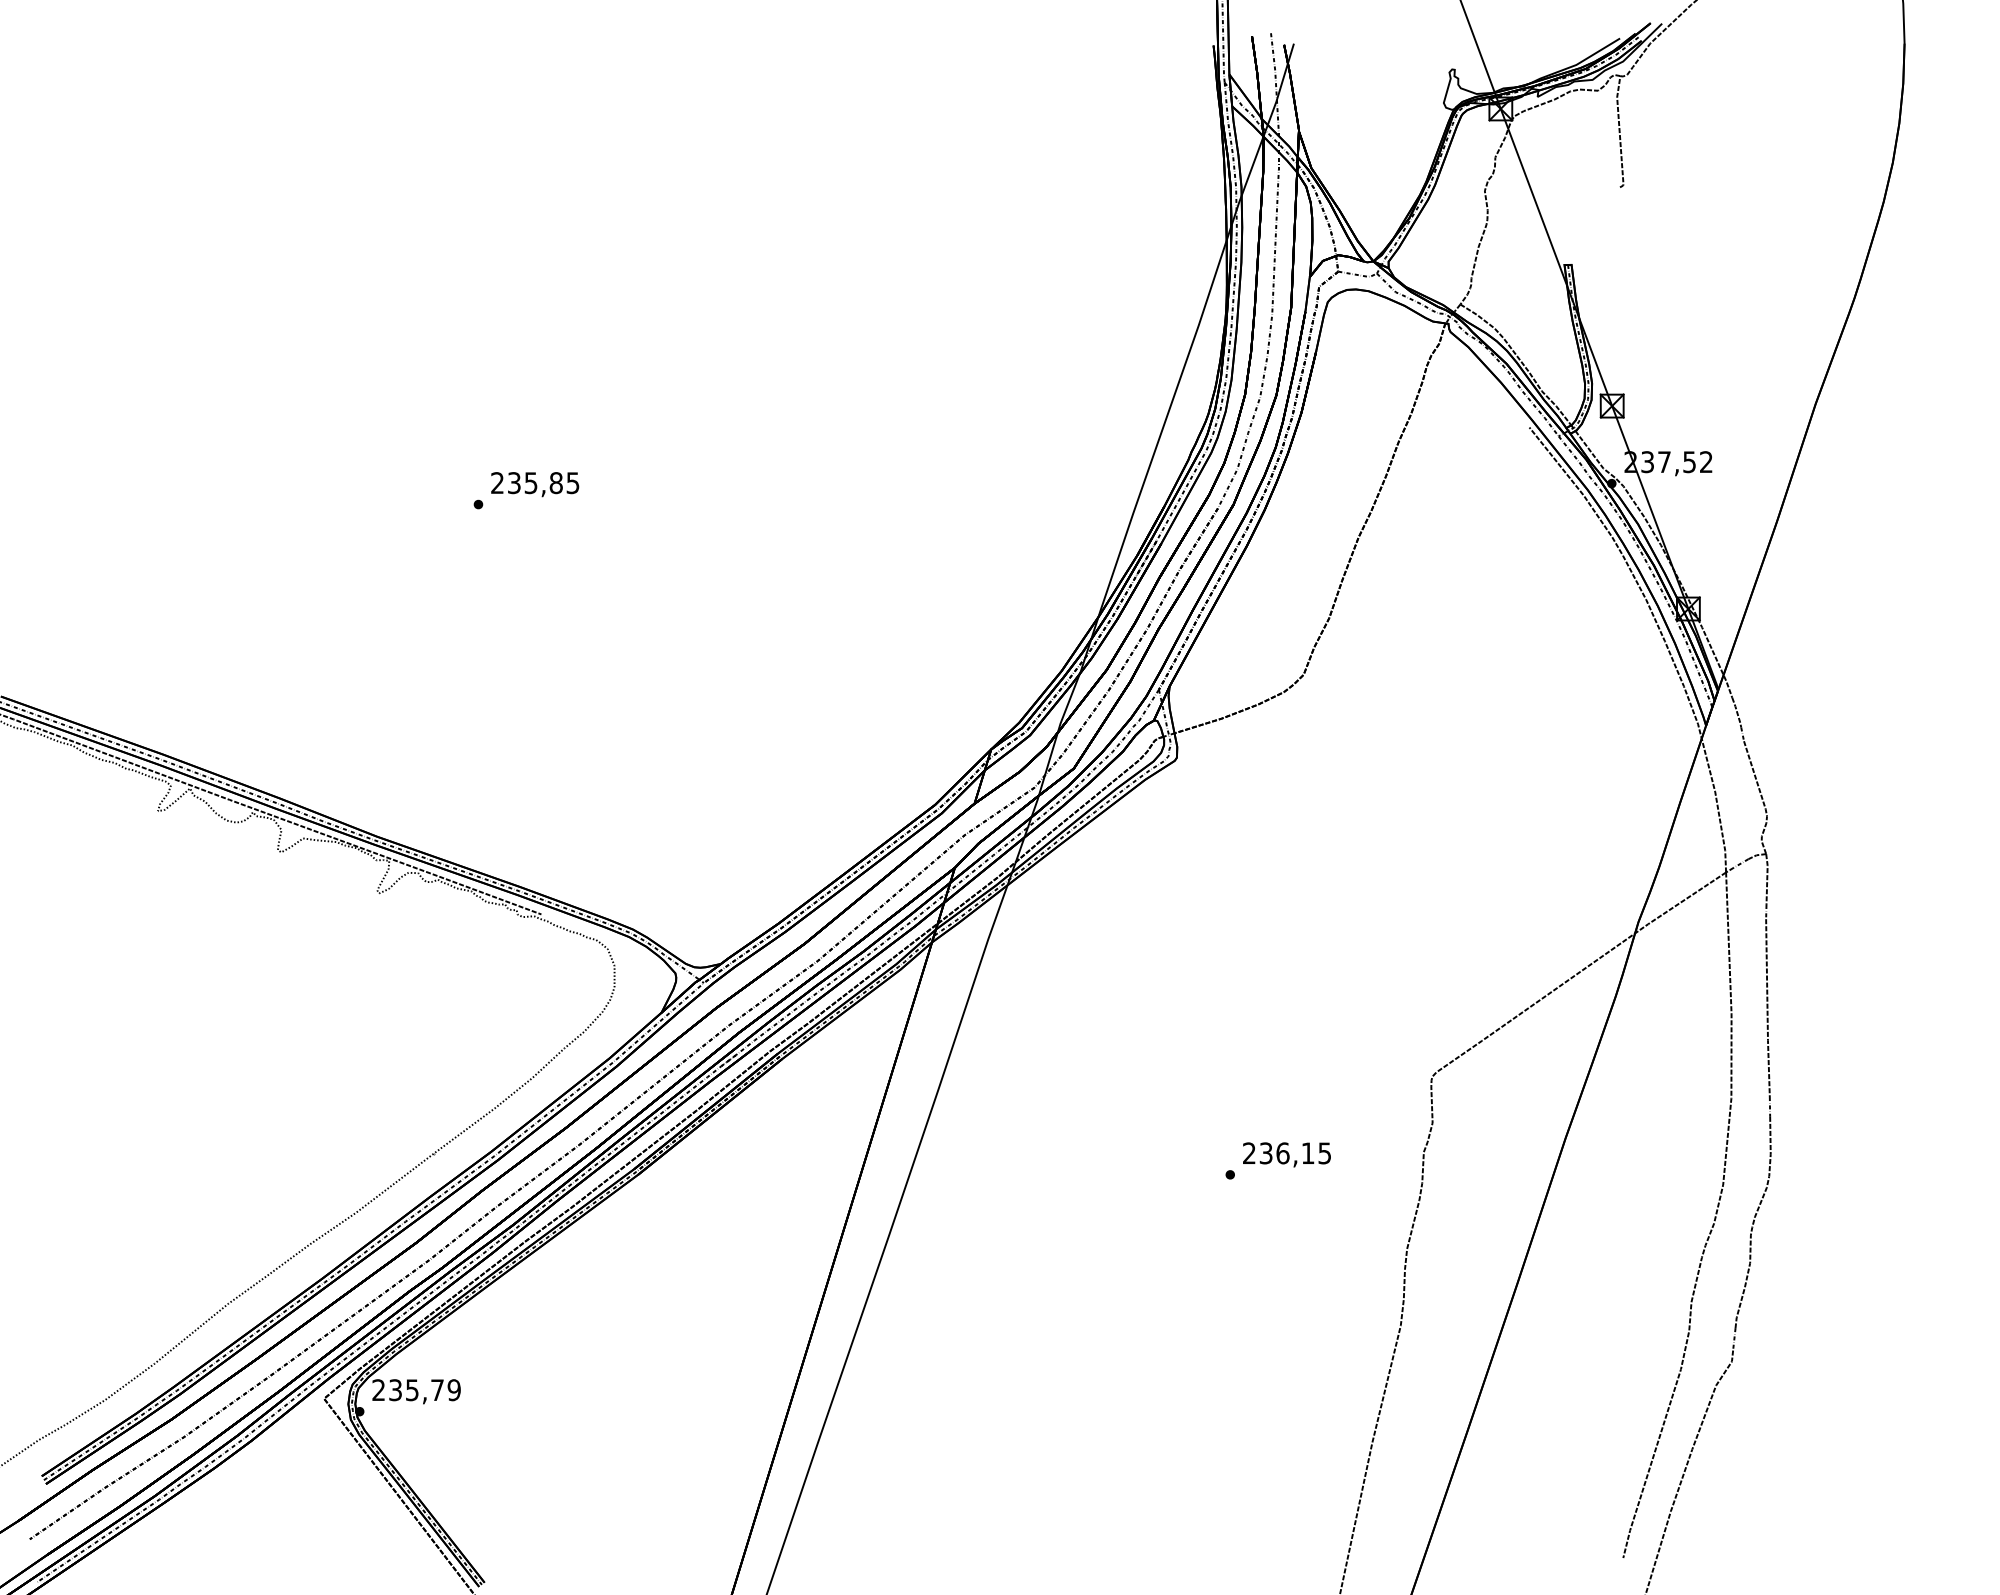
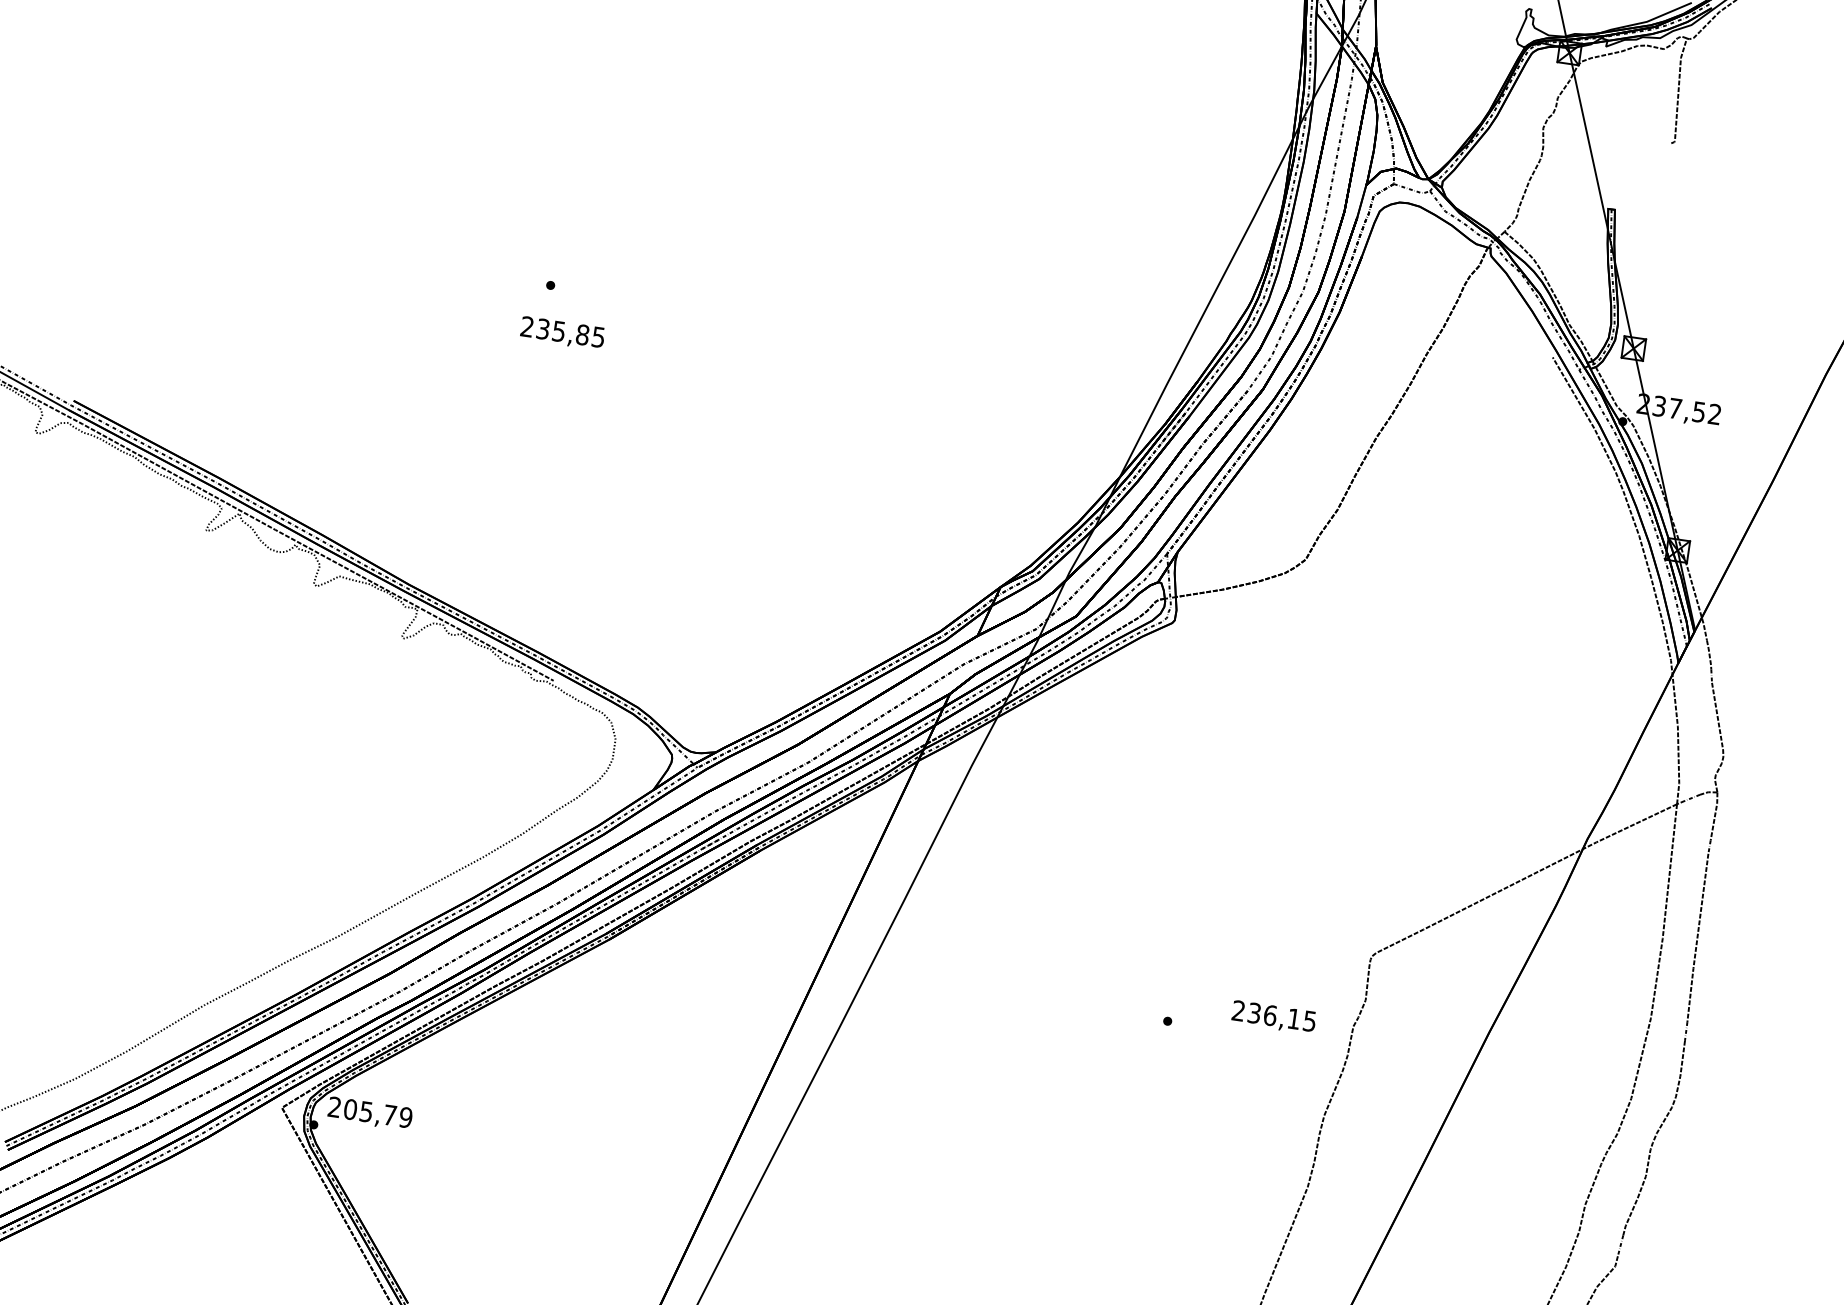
text: (535, 484) -> (562, 333), moved
text: (1286, 1154) -> (1273, 1017), moved
text: (395, 1390) -> (350, 1109), 235,79 -> 205,79

